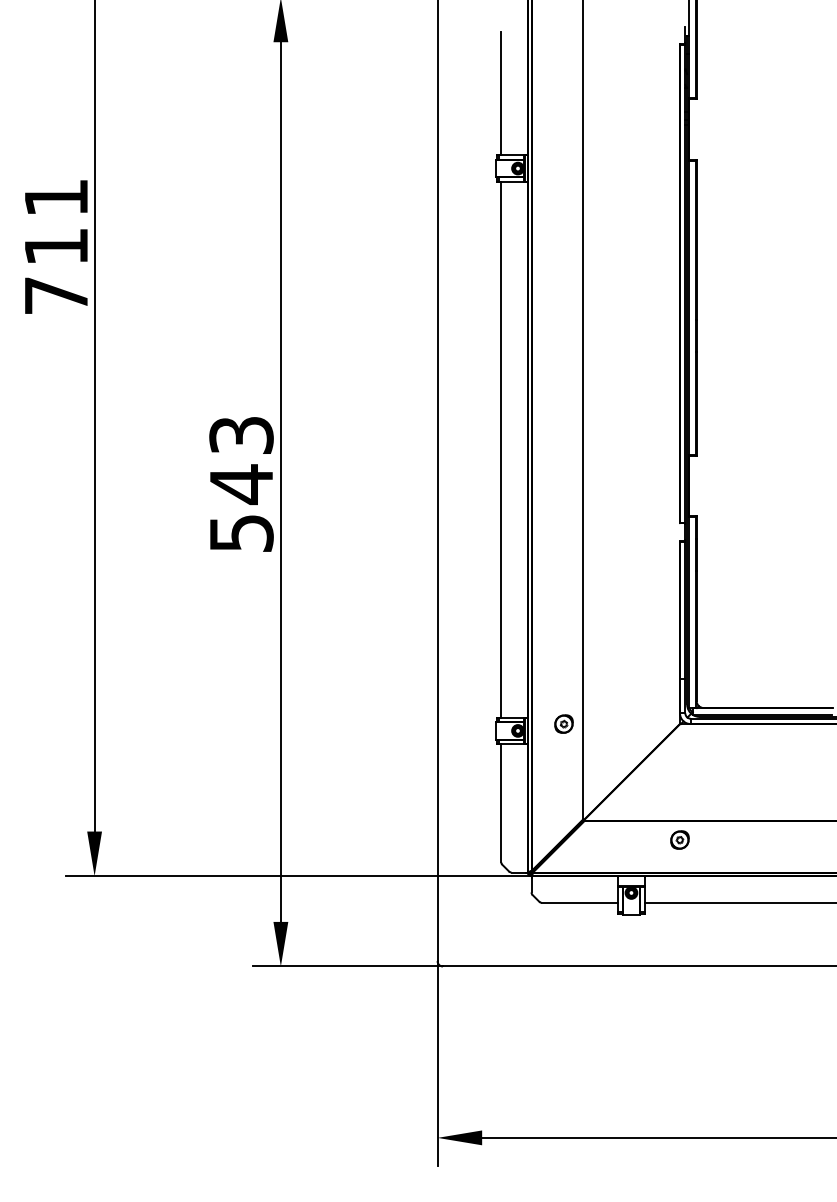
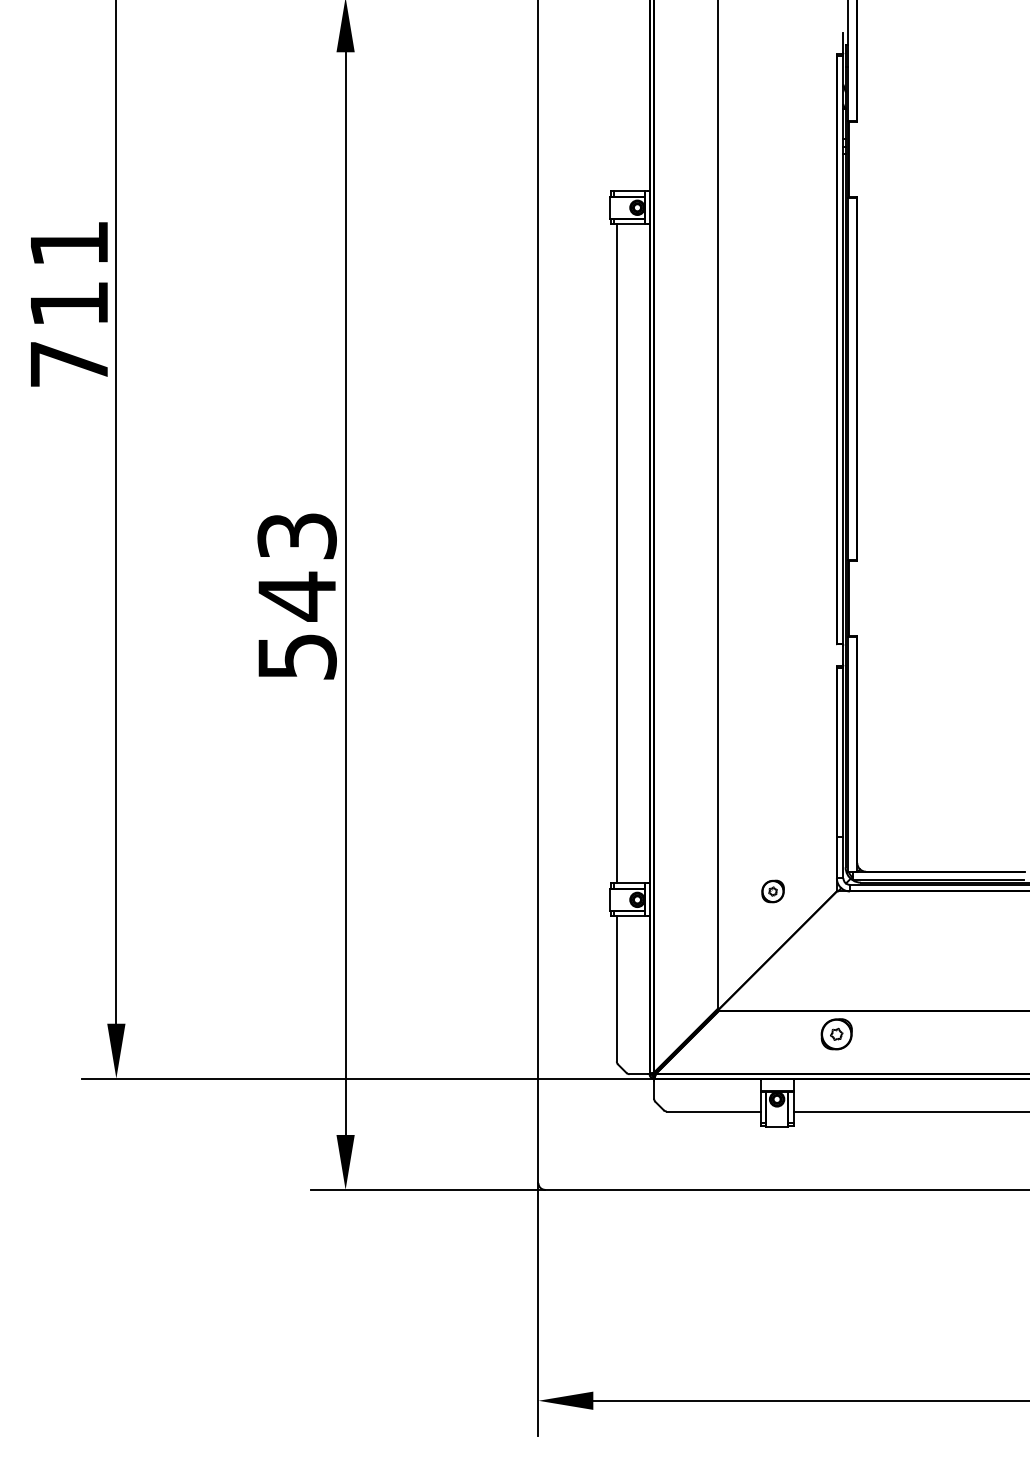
line: (500, 93) -> (616, 115), removed
part: (563, 724) -> (772, 891), moved
part: (679, 839) -> (836, 1033), size x1.4

